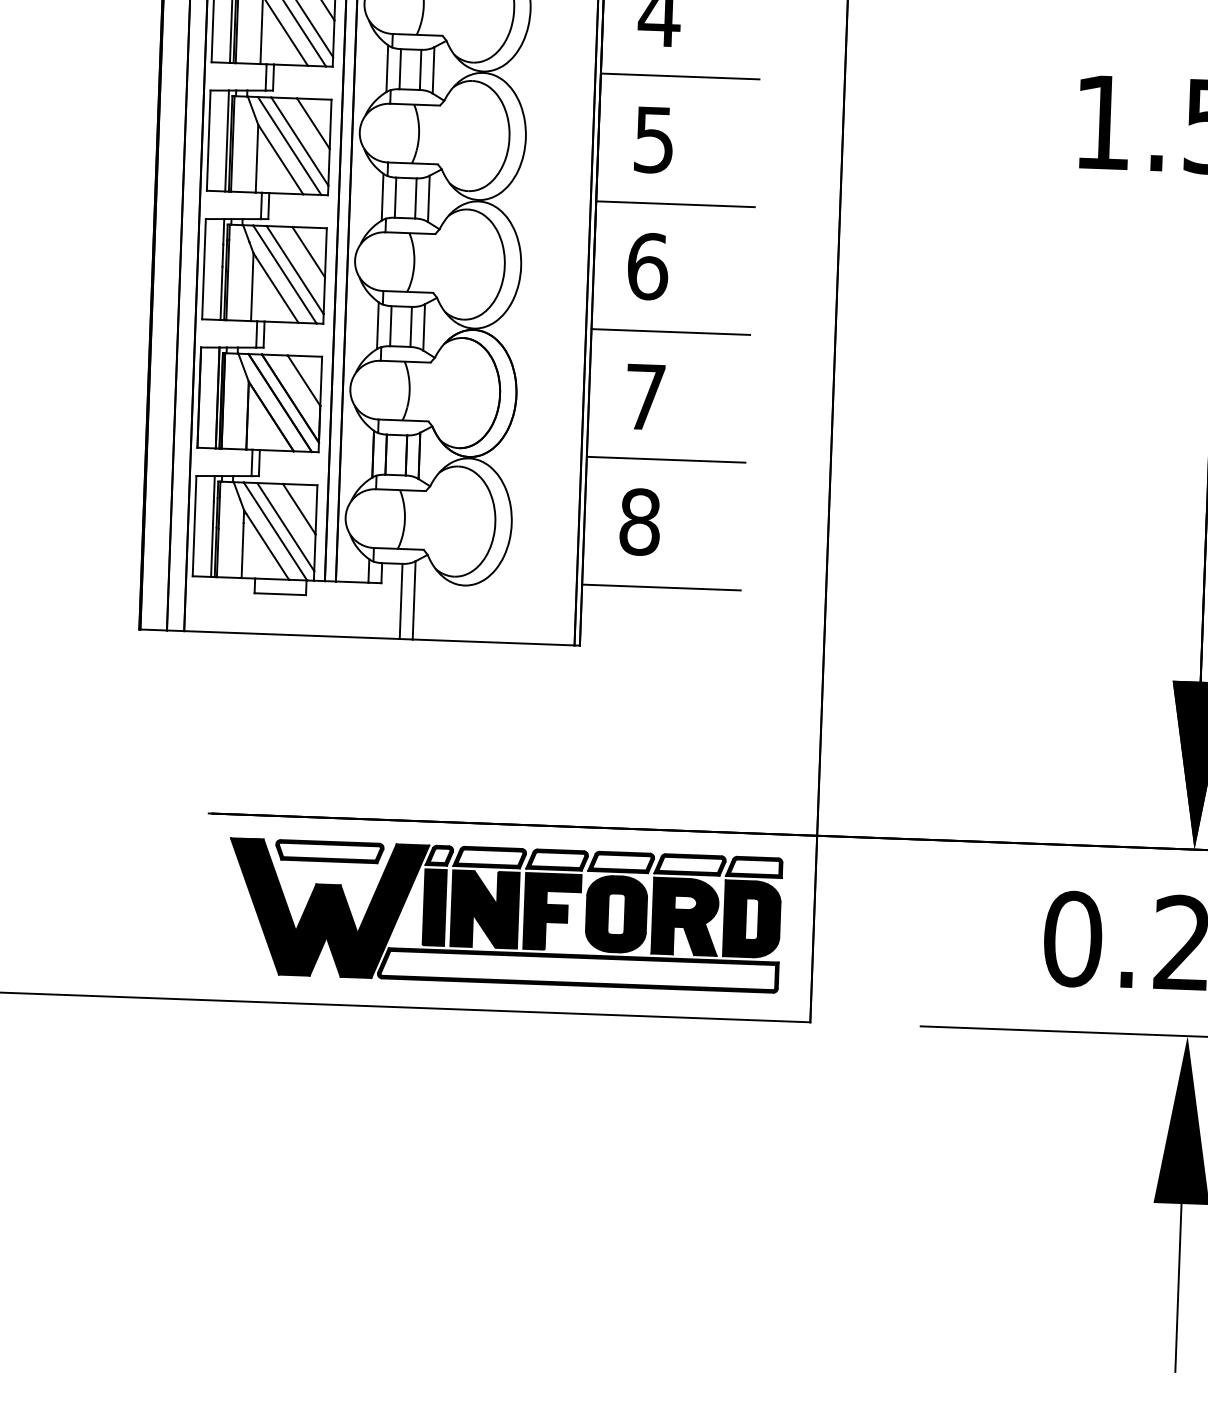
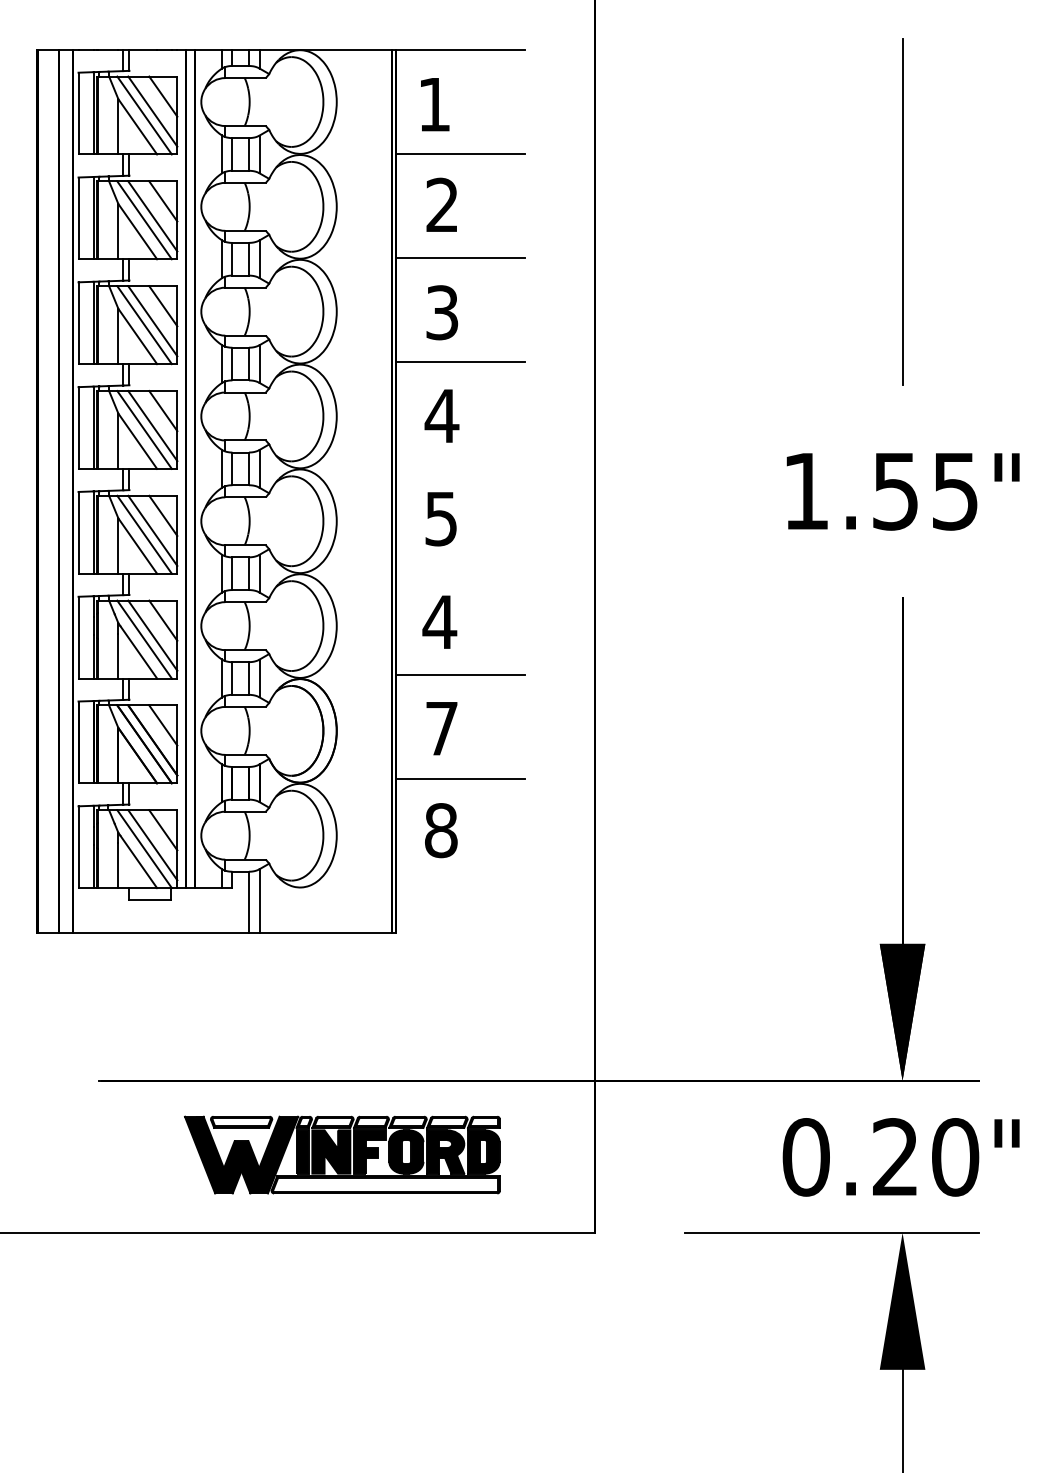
line: (680, 76) -> (460, 466), removed
line: (675, 204) -> (460, 570), removed
text: (647, 265) -> (439, 621), 6 -> 4
line: (661, 587) -> (460, 883), removed
part: (504, 914) -> (342, 1154), size x0.7

